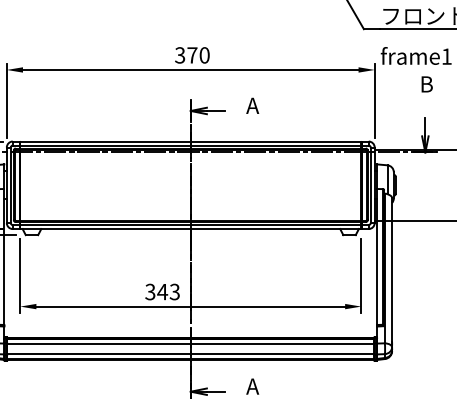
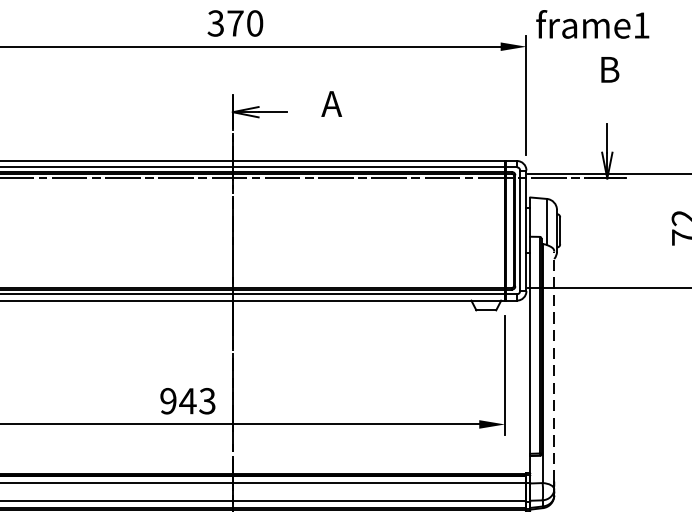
line: (392, 269) -> (554, 365), solid -> dashed
text: (150, 292) -> (168, 401), 343 -> 943

